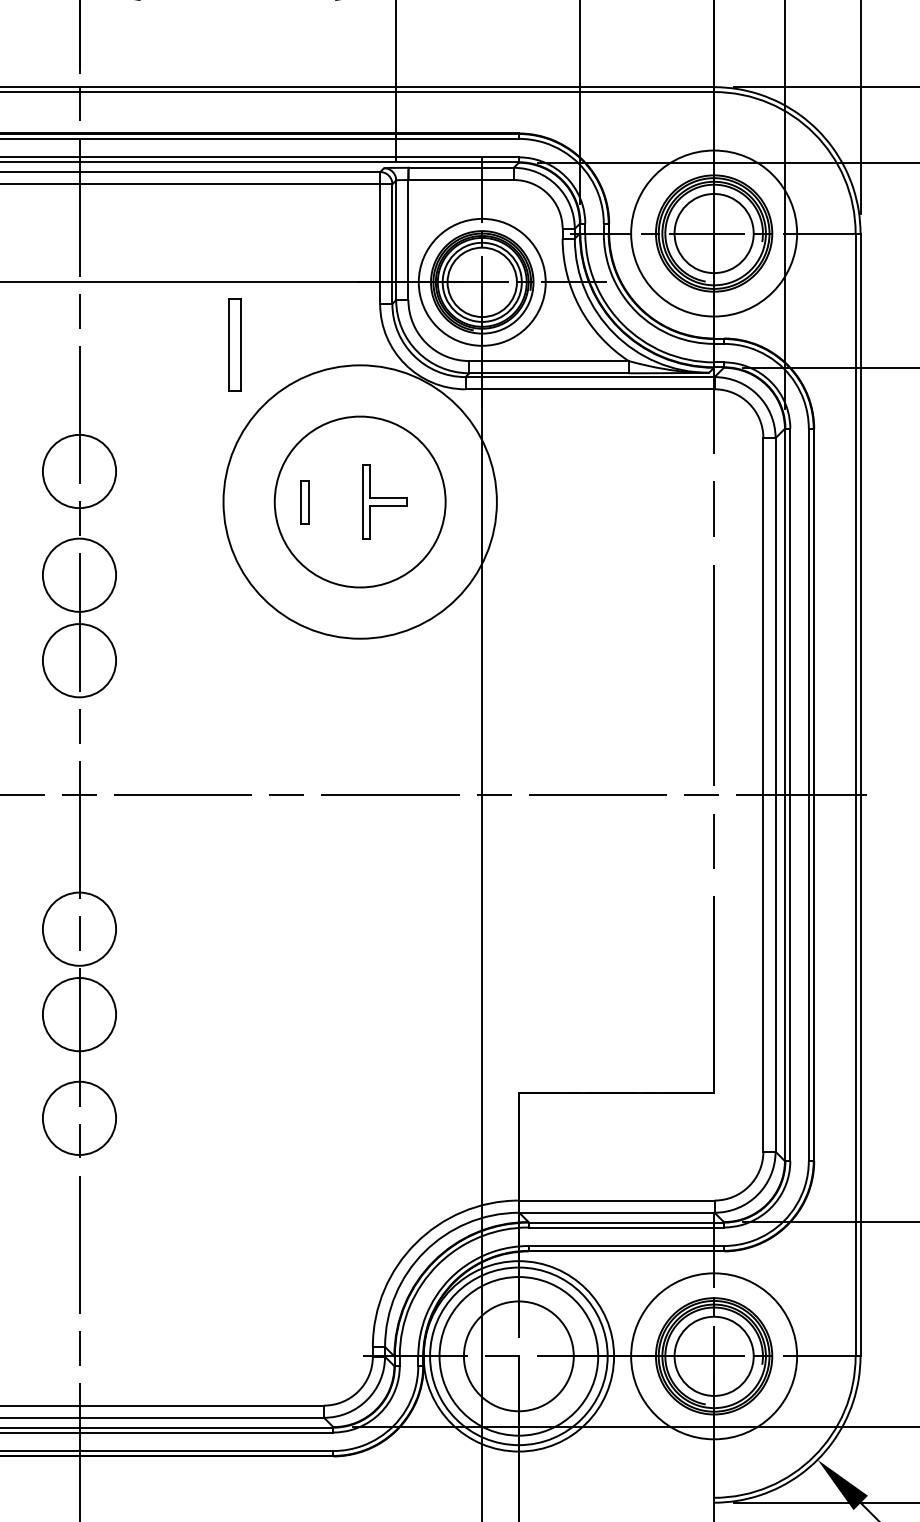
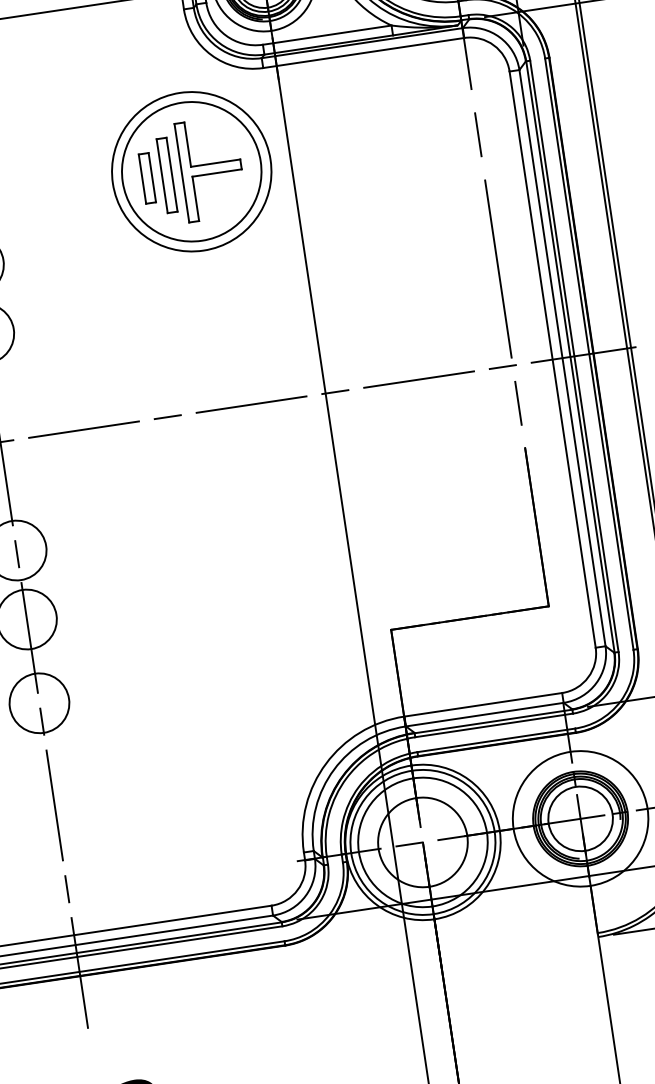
part: (234, 344) -> (166, 175), moved
circle: (359, 501) -> (191, 171), size x0.71
part: (384, 501) -> (211, 168), size x1.67
part: (304, 502) -> (146, 178), size x1.43

